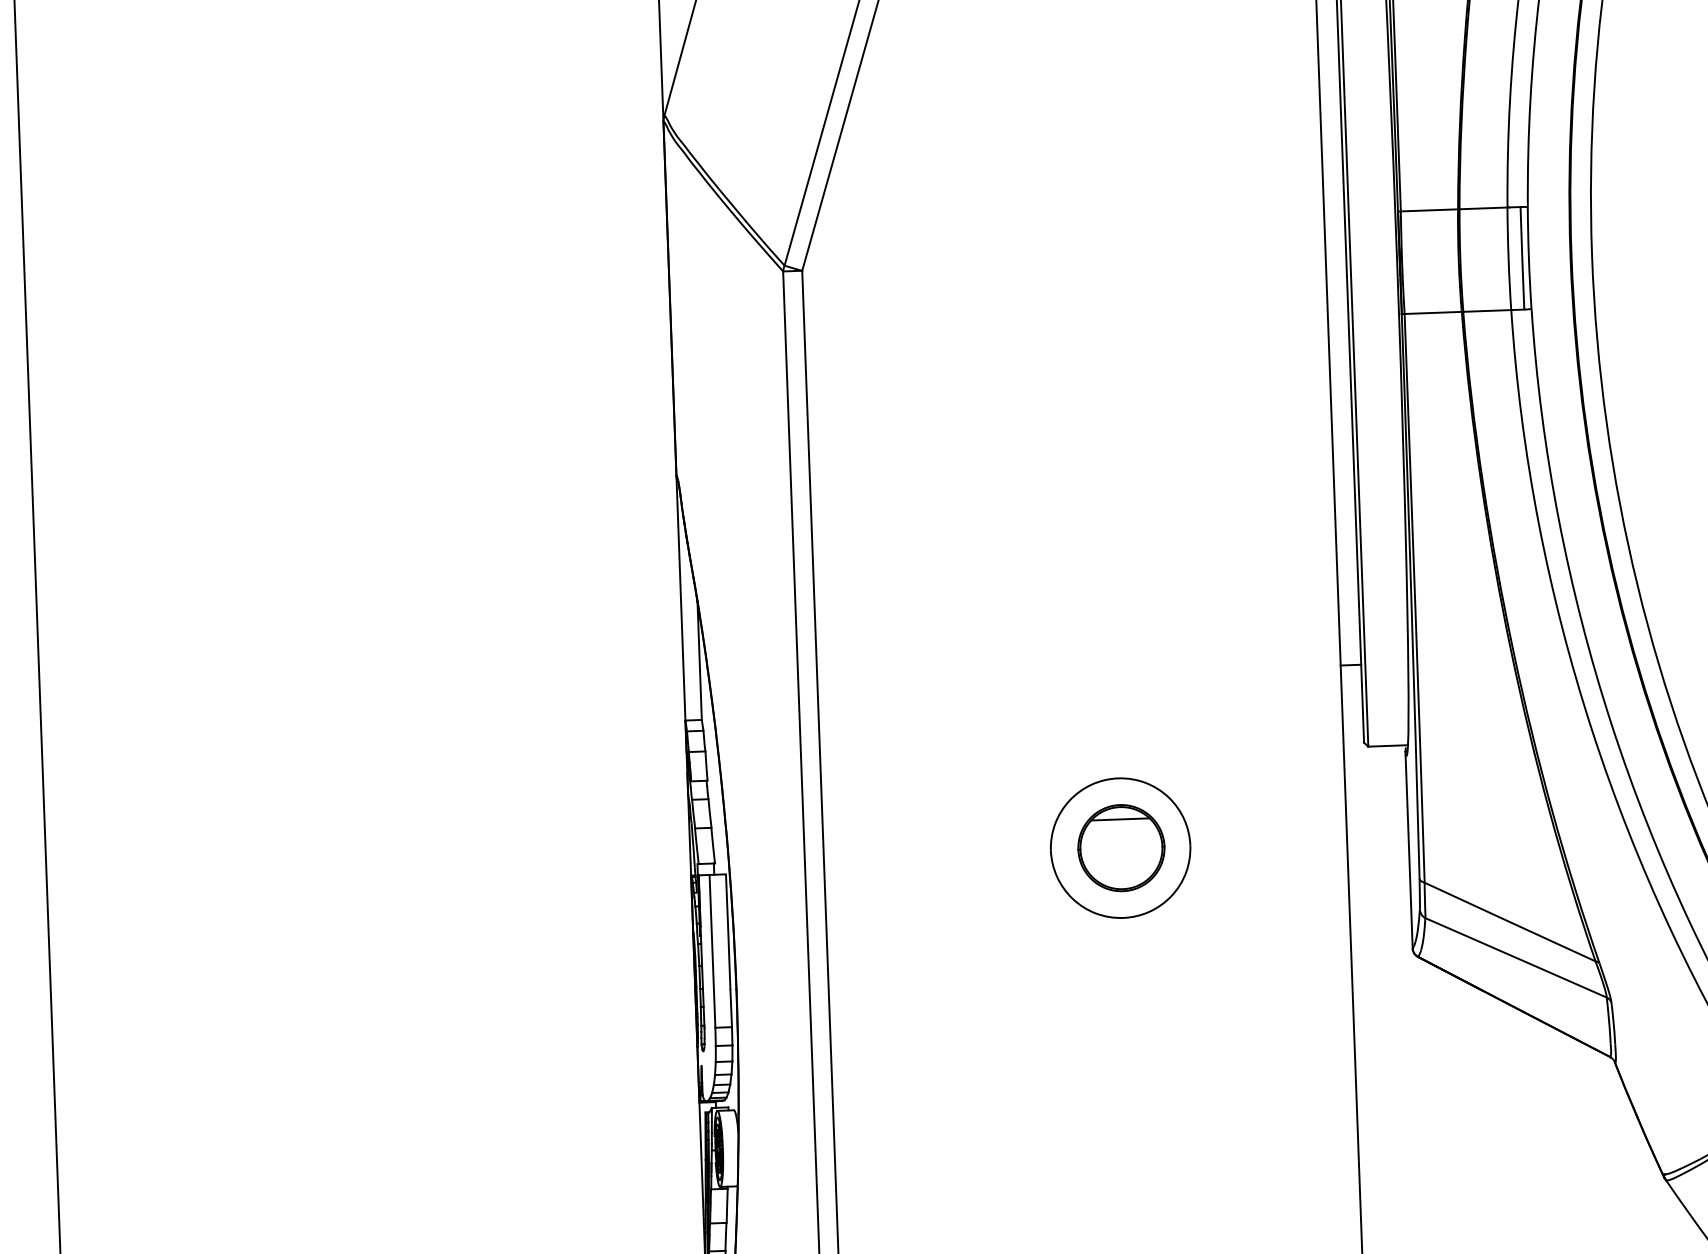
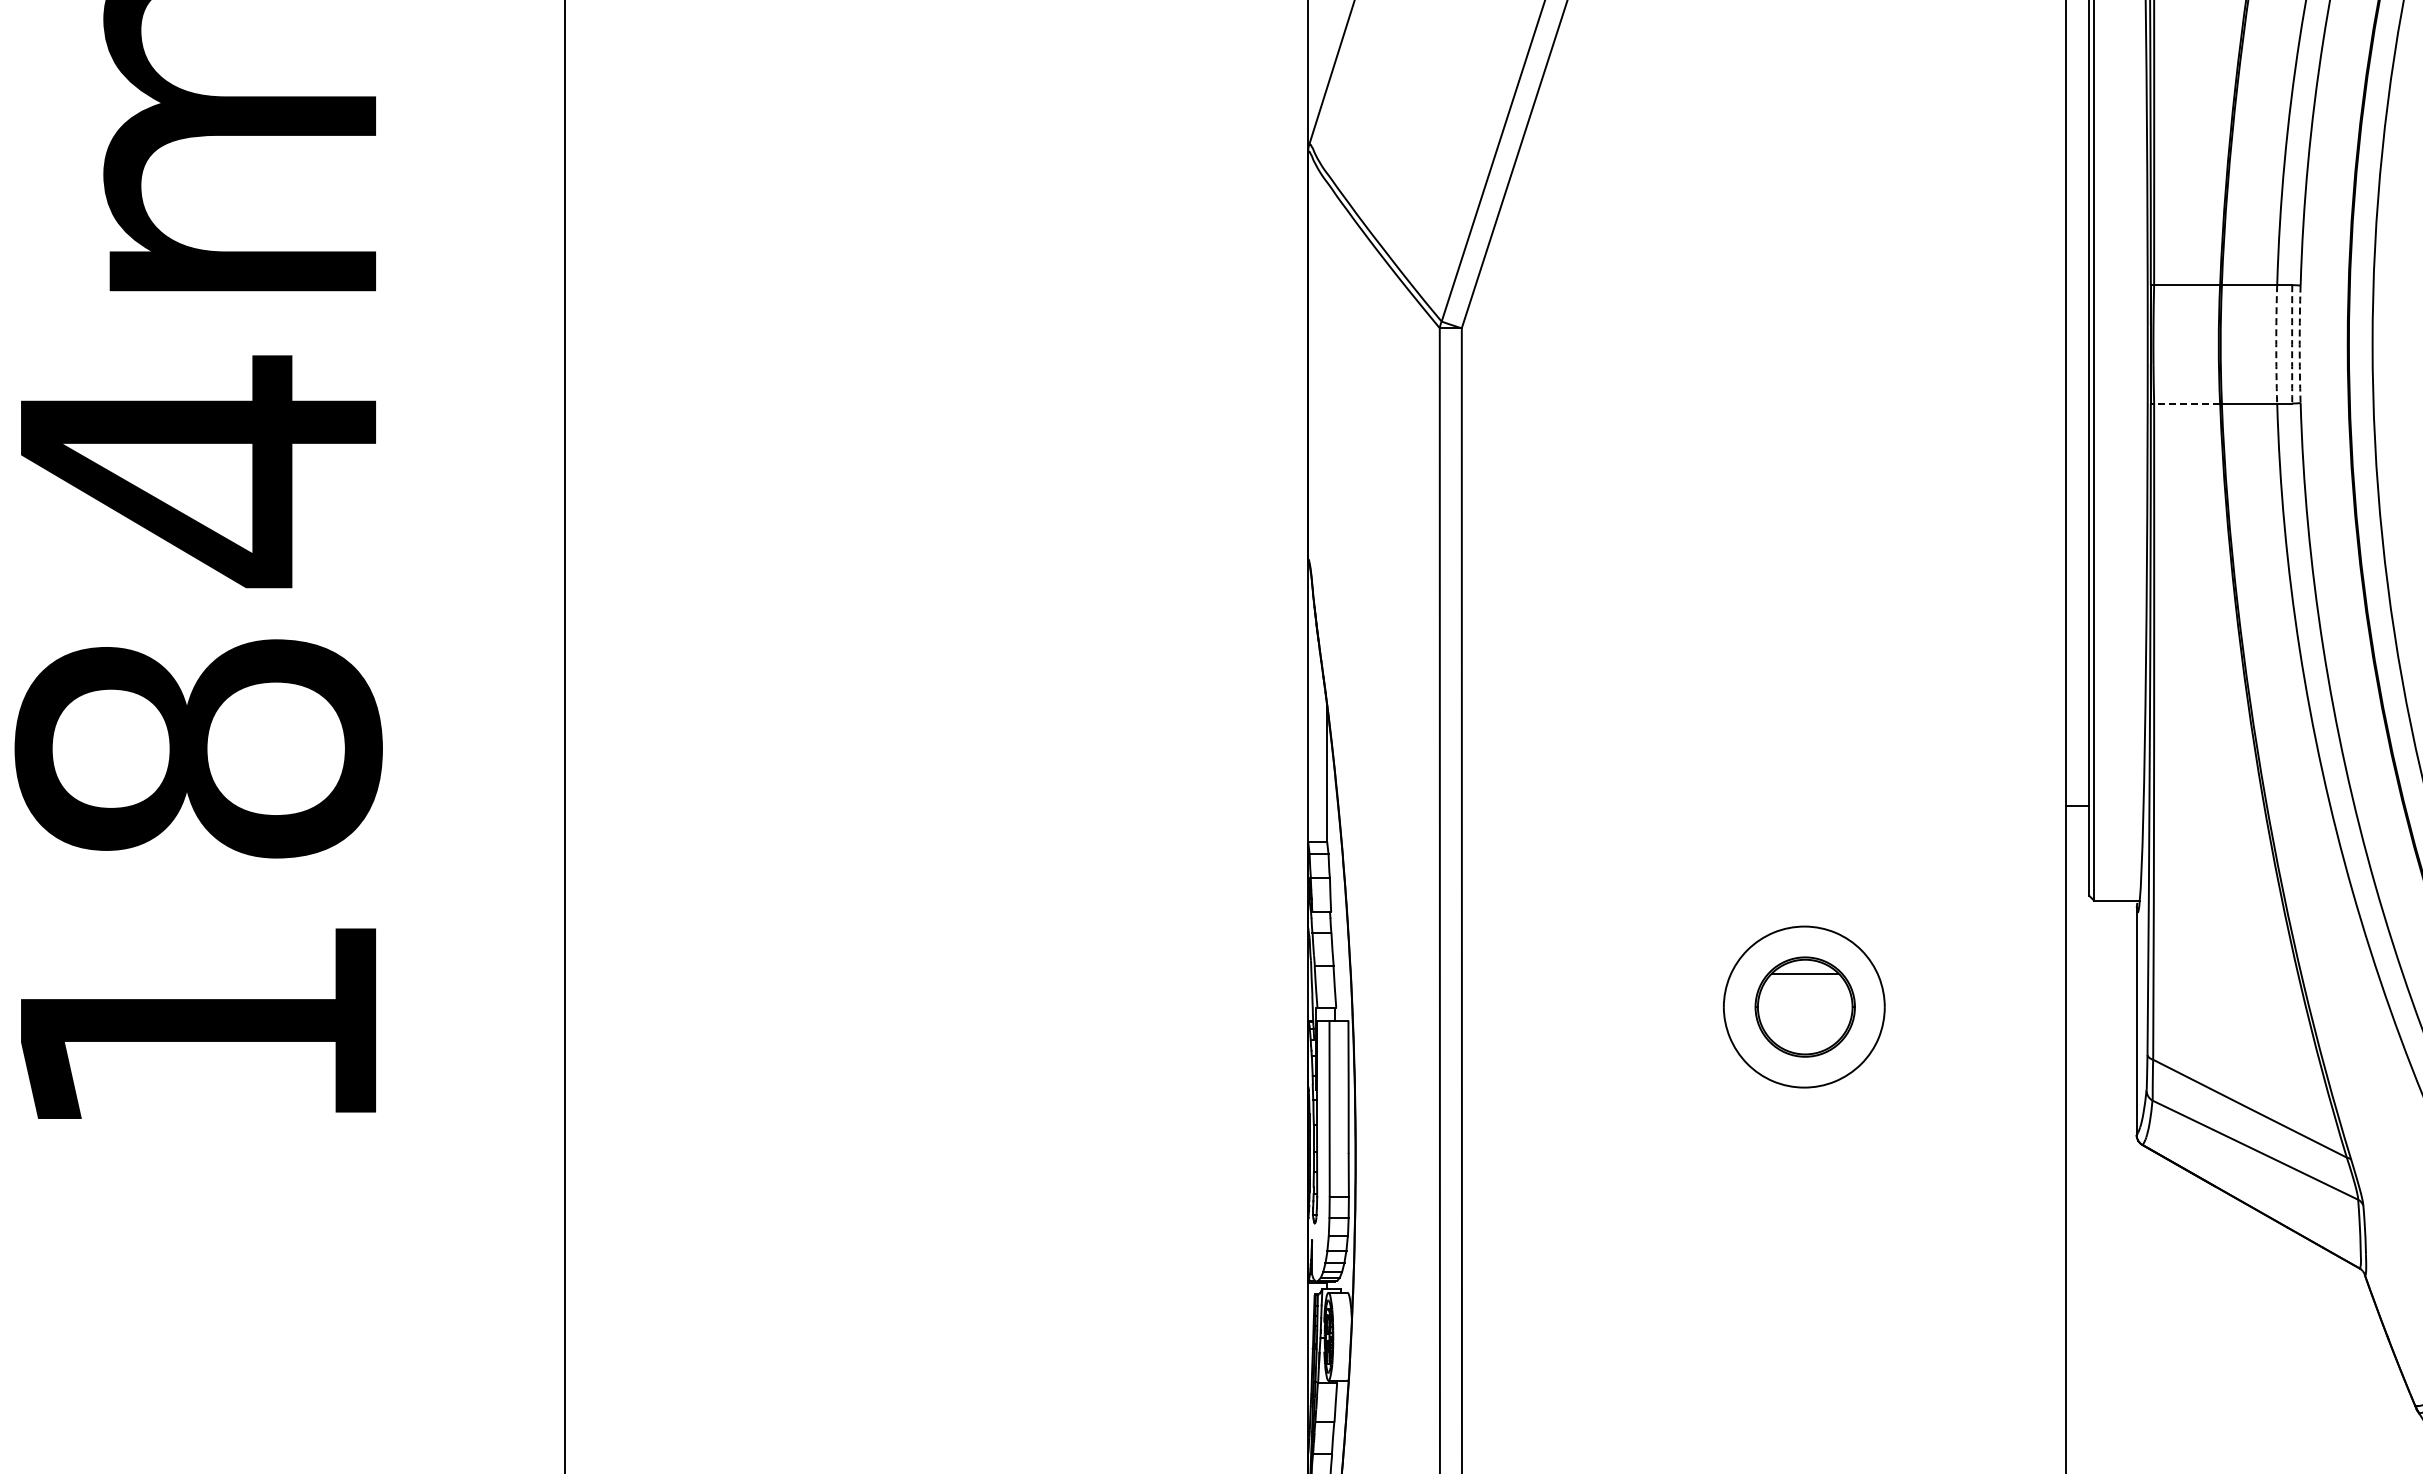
arc: (1508, 258) -> (2276, 344), solid -> dashed
arc: (1522, 258) -> (2292, 344), solid -> dashed
arc: (1528, 258) -> (2299, 344), solid -> dashed
line: (1432, 312) -> (2186, 403), solid -> dashed

